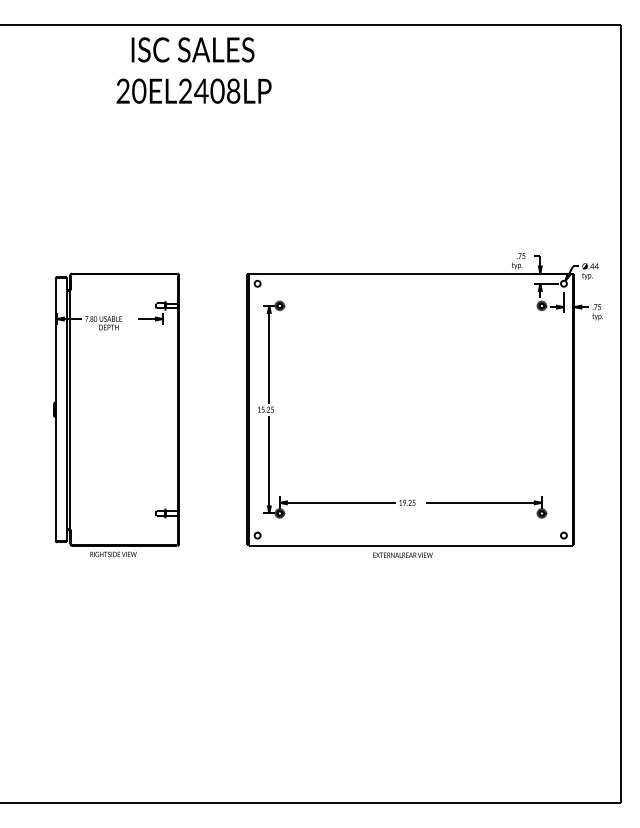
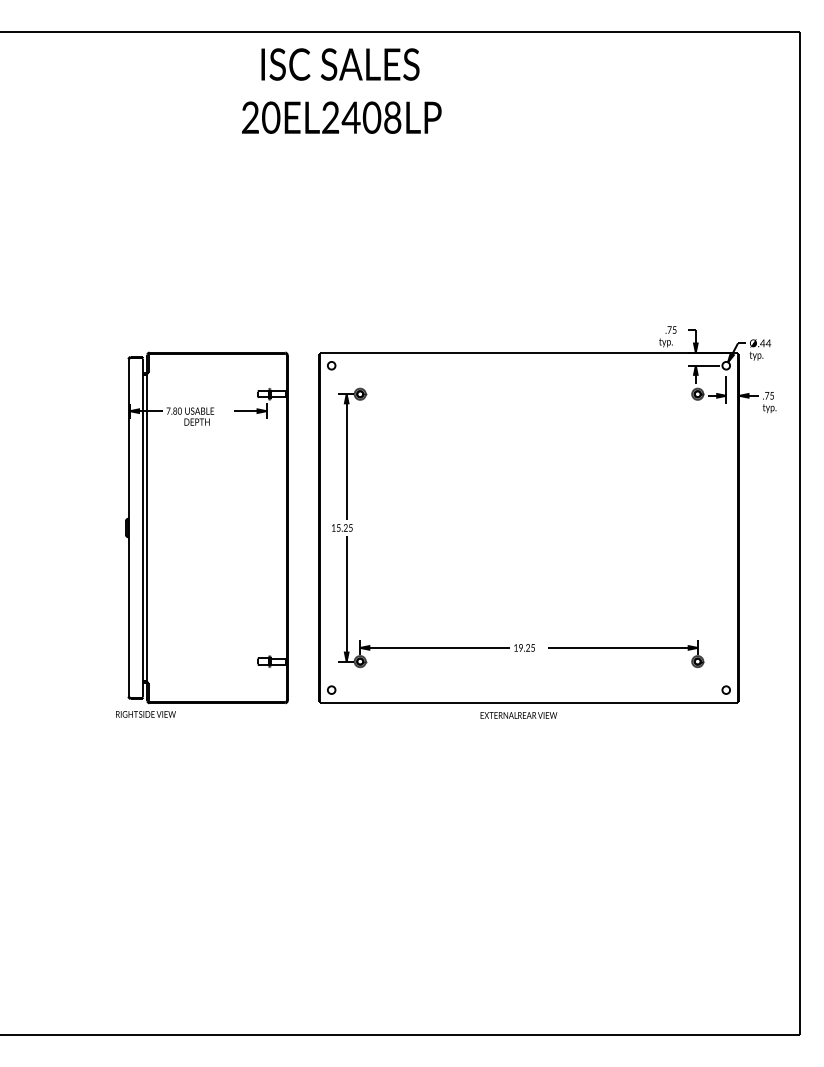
text: (193, 70) -> (341, 90), moved
part: (116, 409) -> (206, 527), moved

